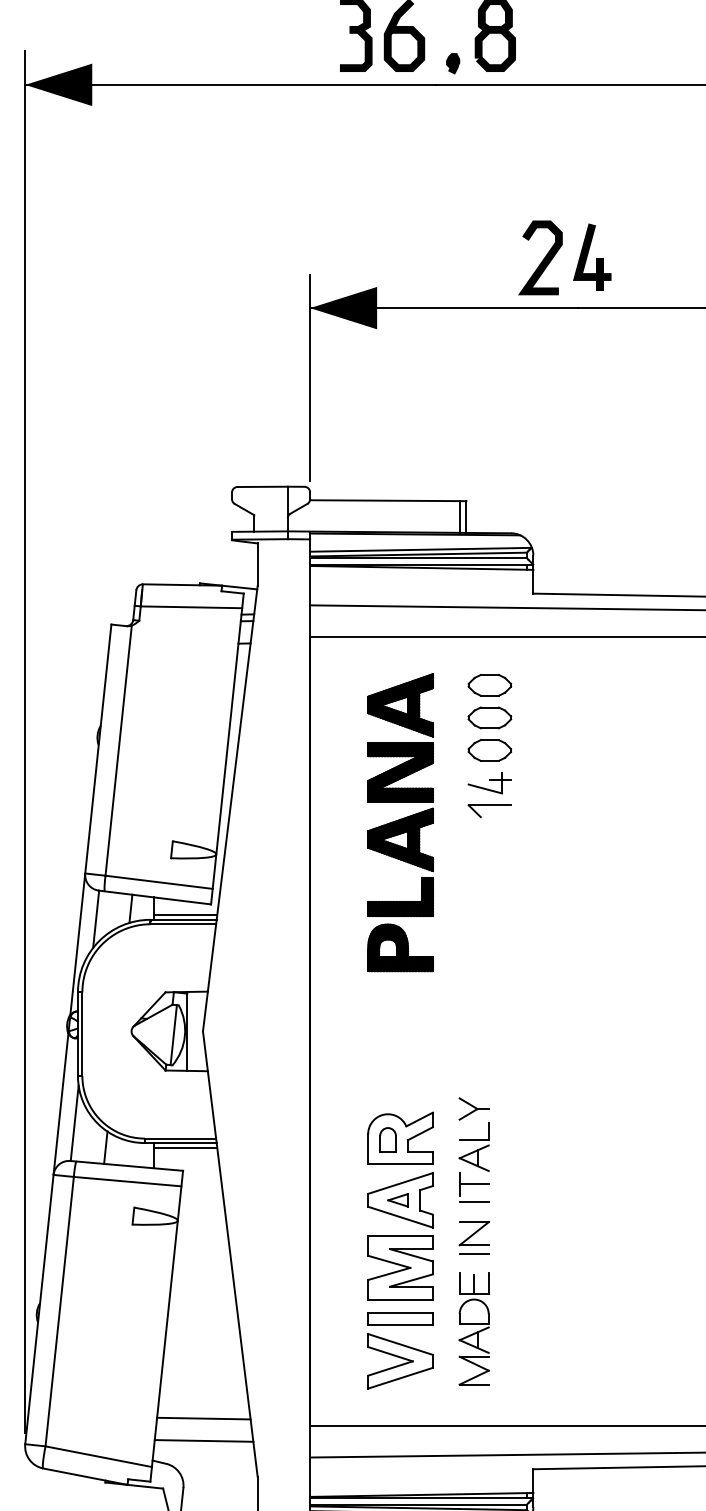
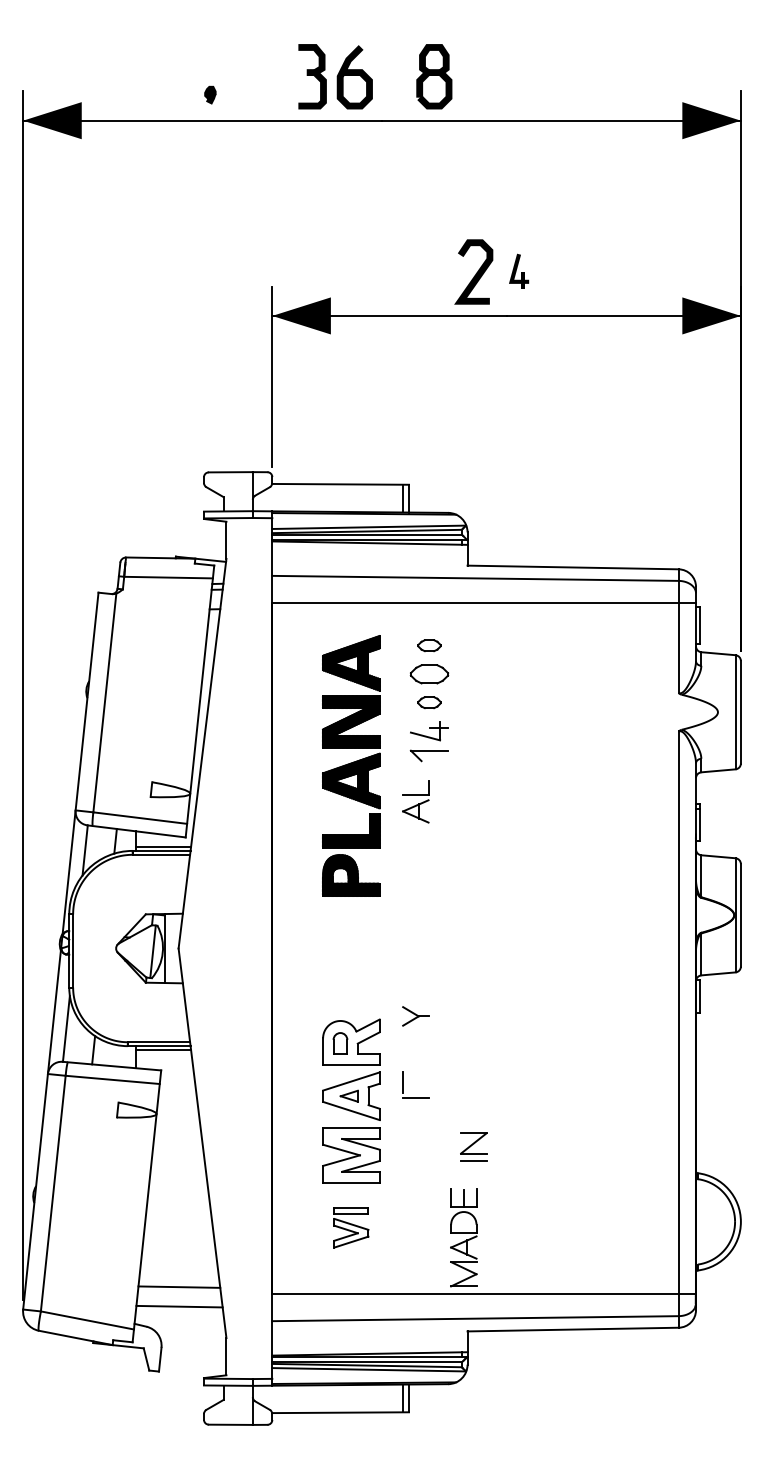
part: (453, 62) -> (210, 94), moved
part: (591, 257) -> (518, 271), size x0.6
part: (489, 684) -> (429, 645), size x0.6
part: (489, 750) -> (429, 702), size x0.6
part: (473, 1146) -> (415, 801), moved
line: (473, 1184) -> (415, 1082), removed
part: (473, 1237) -> (473, 1146), moved
part: (473, 1328) -> (463, 1237), moved
part: (400, 1350) -> (351, 1227), size x0.6

